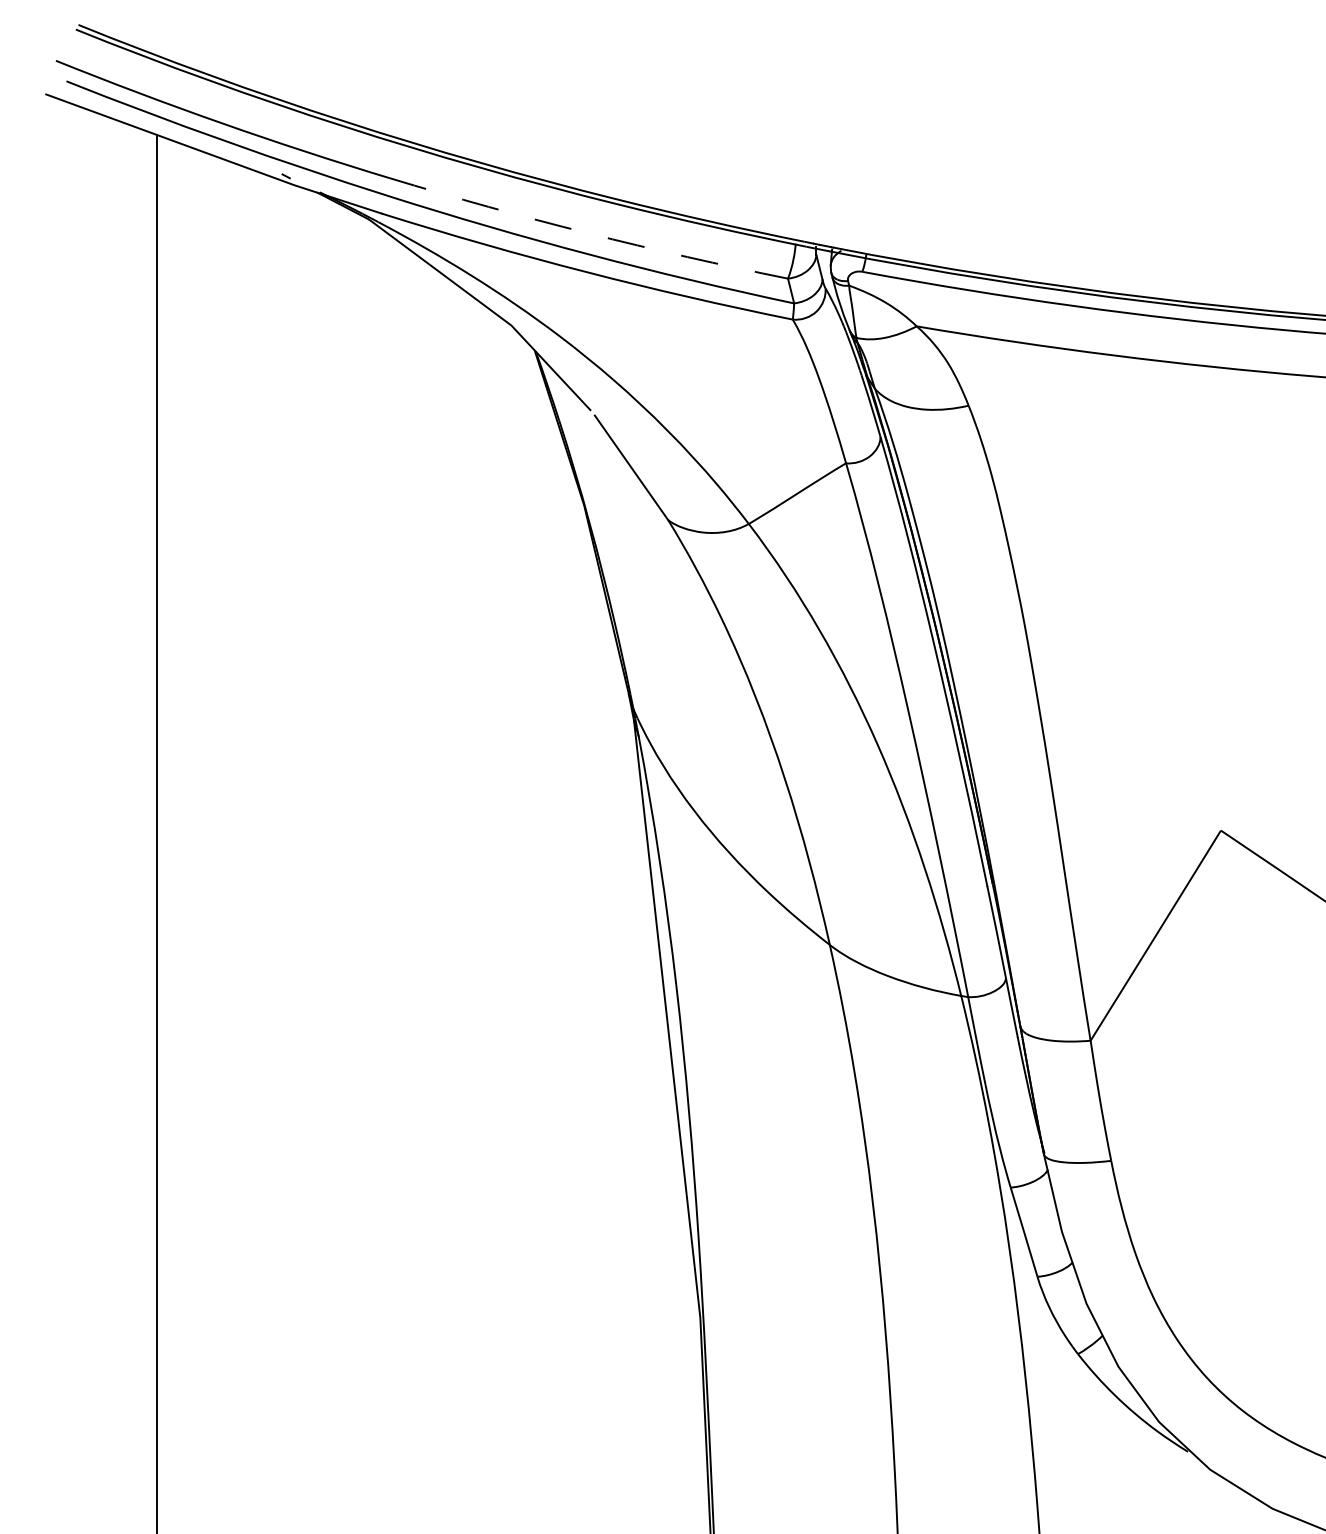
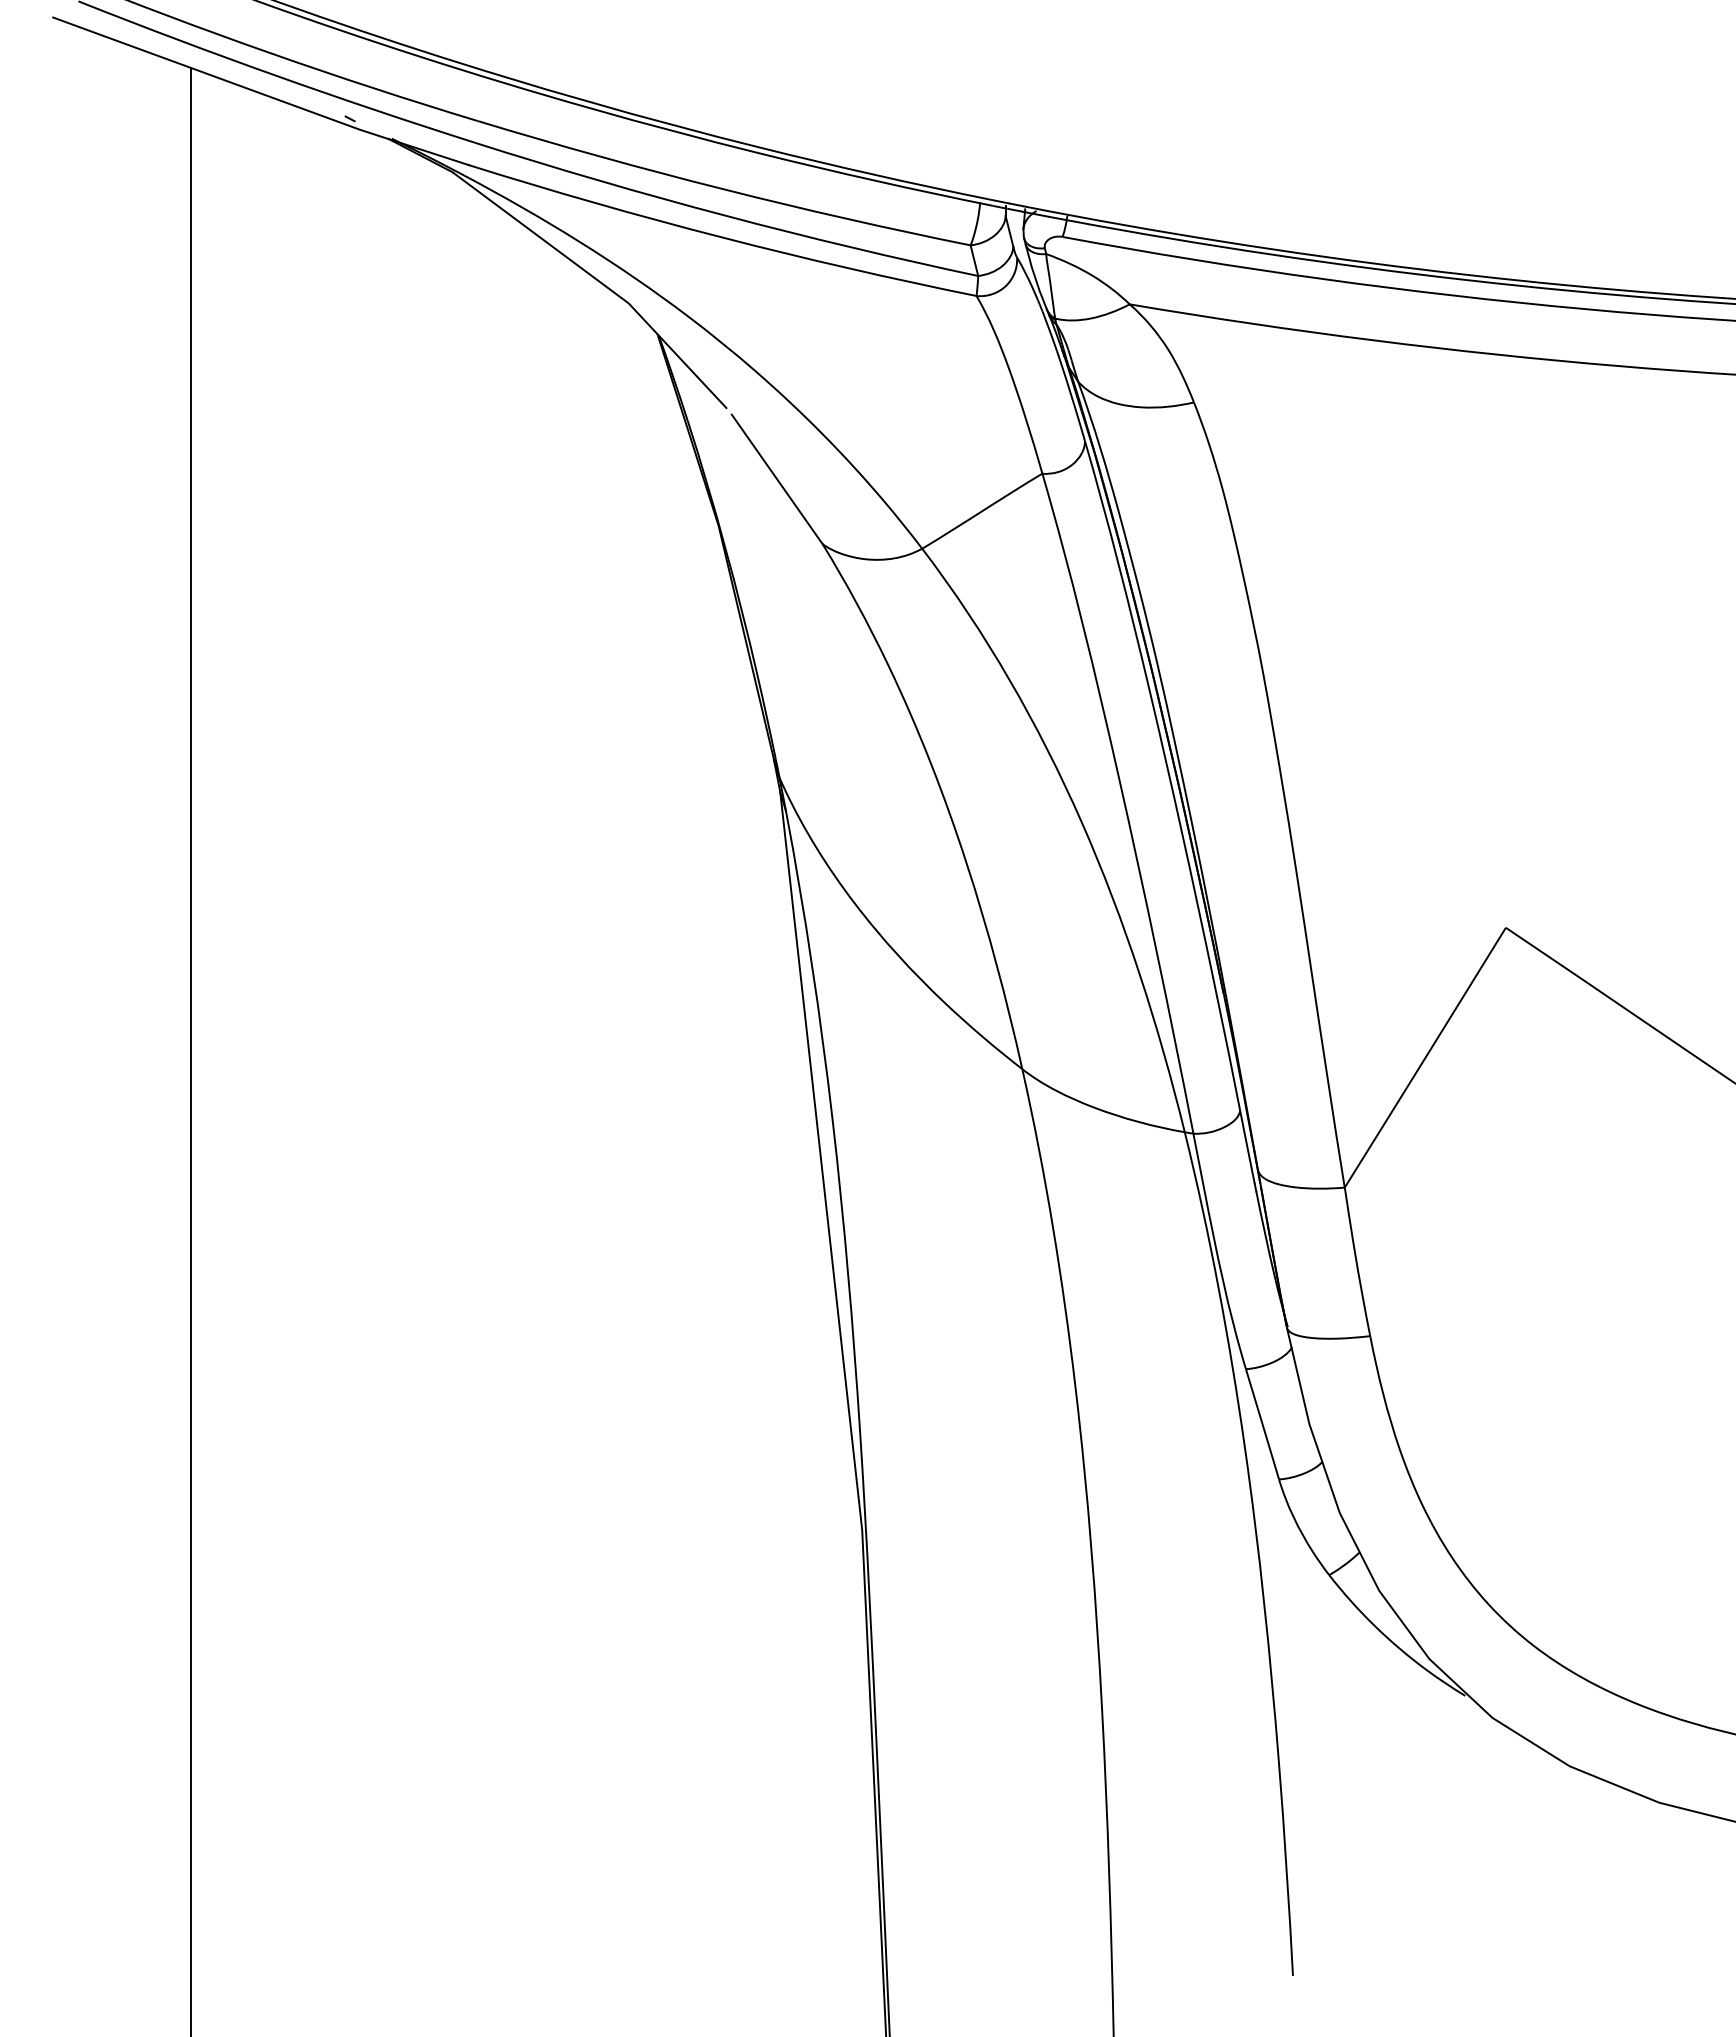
arc: (588, 233) -> (723, 189), dashed -> solid

